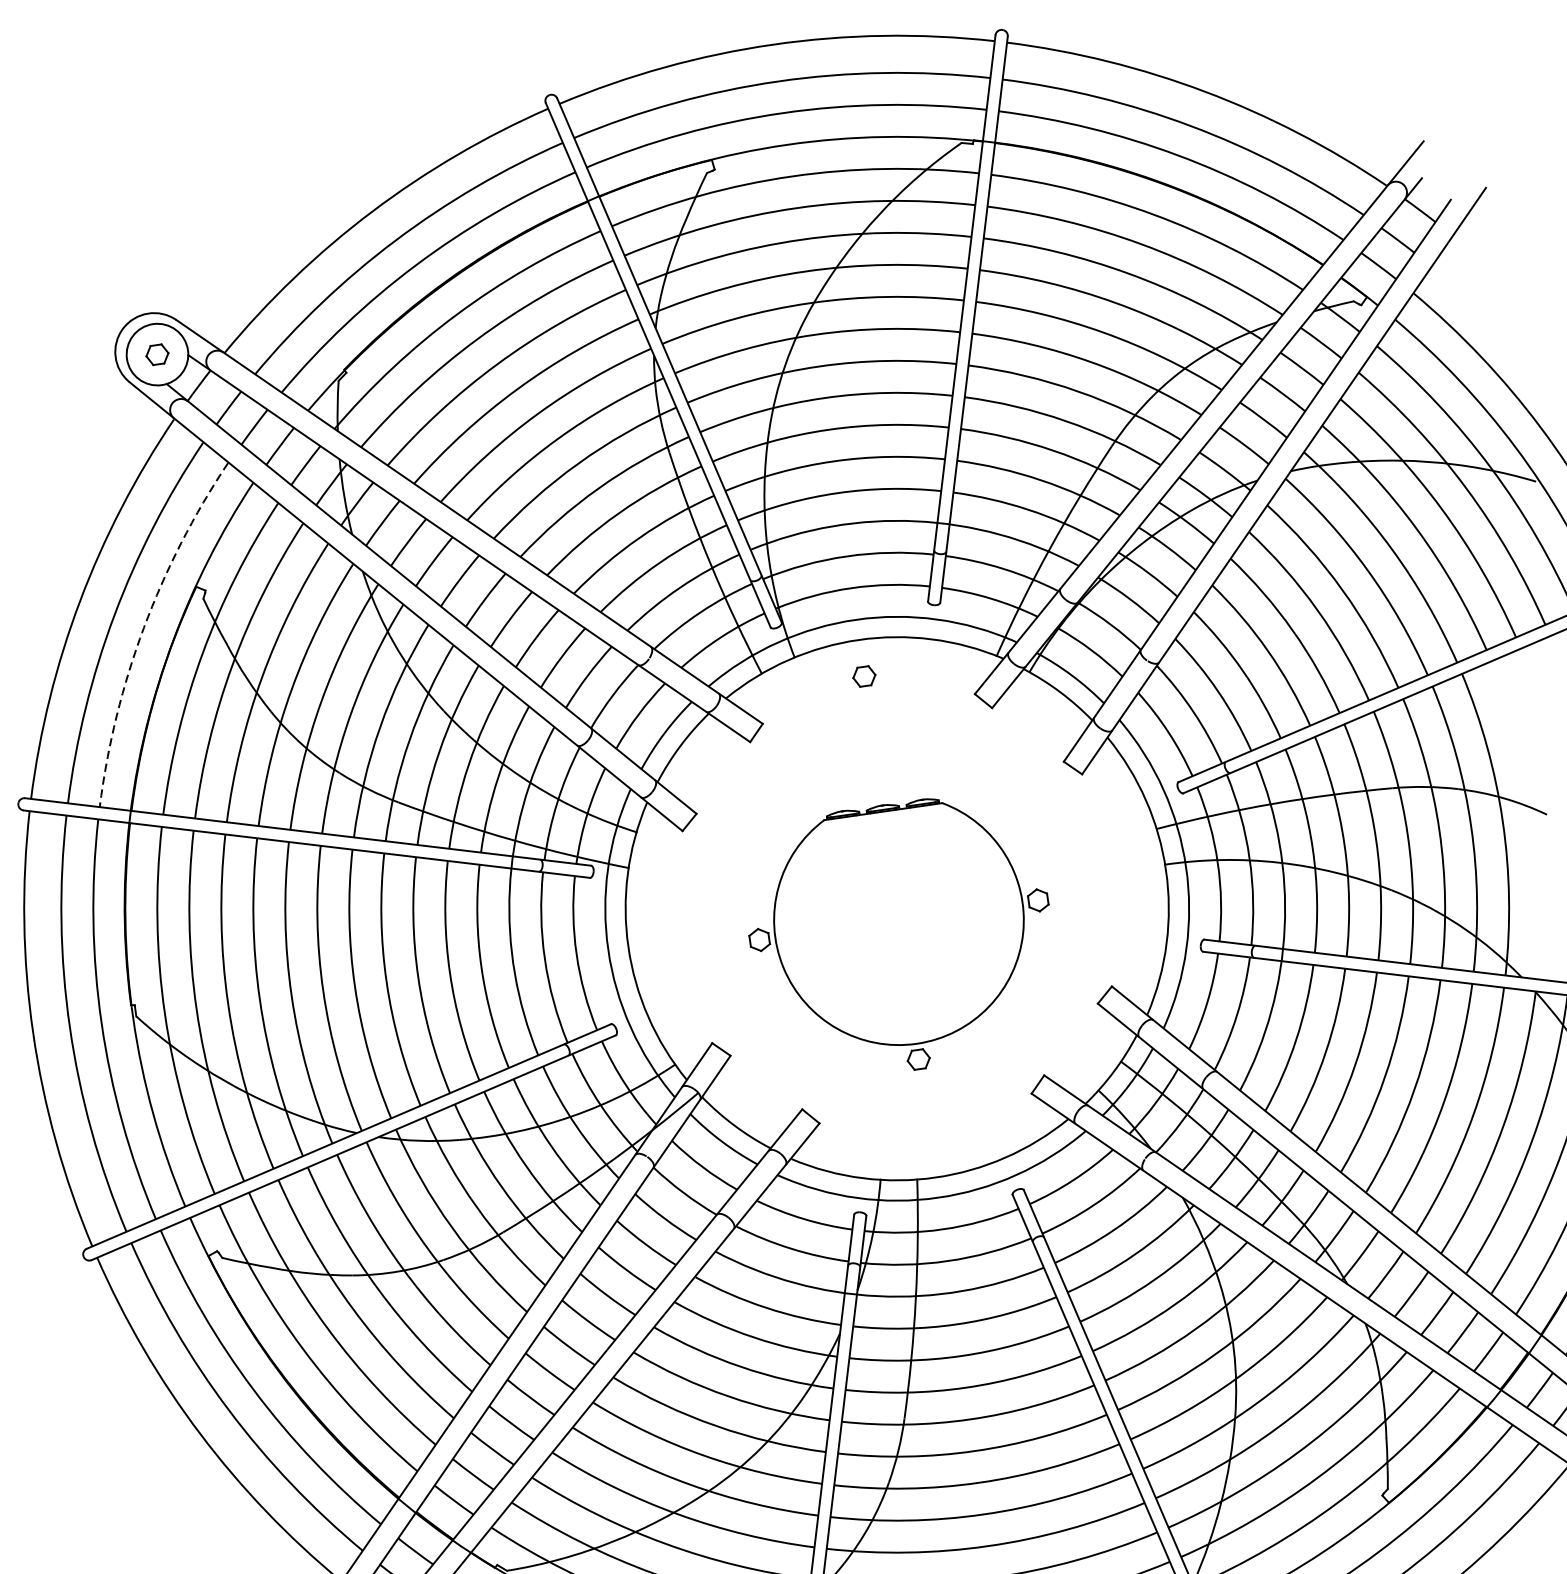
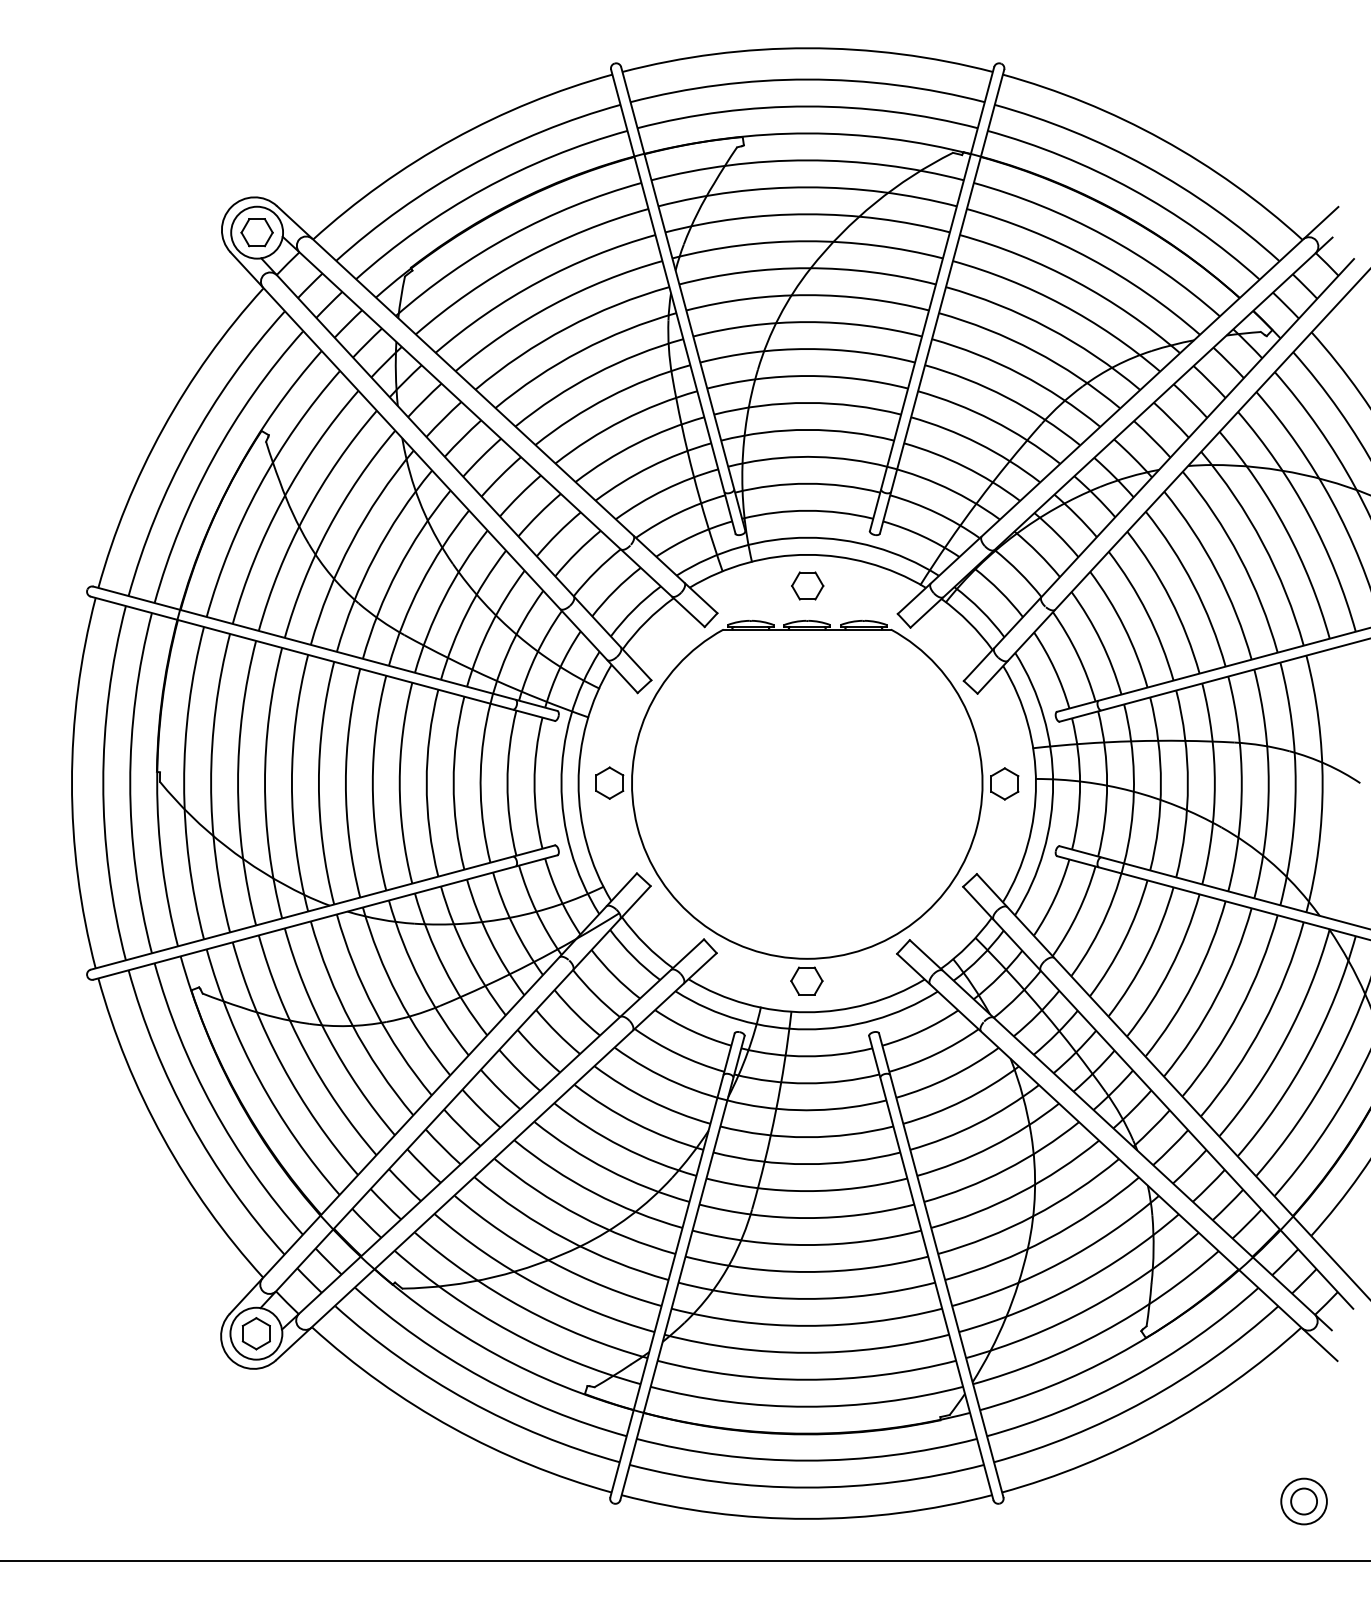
part: (156, 354) -> (256, 232), size x1.67
arc: (144, 627) -> (213, 458), dashed -> solid
part: (863, 675) -> (807, 585), size x1.67
part: (901, 936) -> (807, 807), size x1.67

